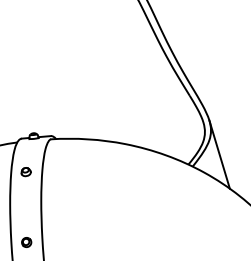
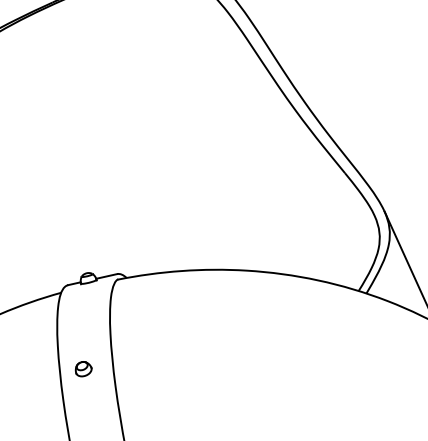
part: (25, 172) -> (82, 369), moved

